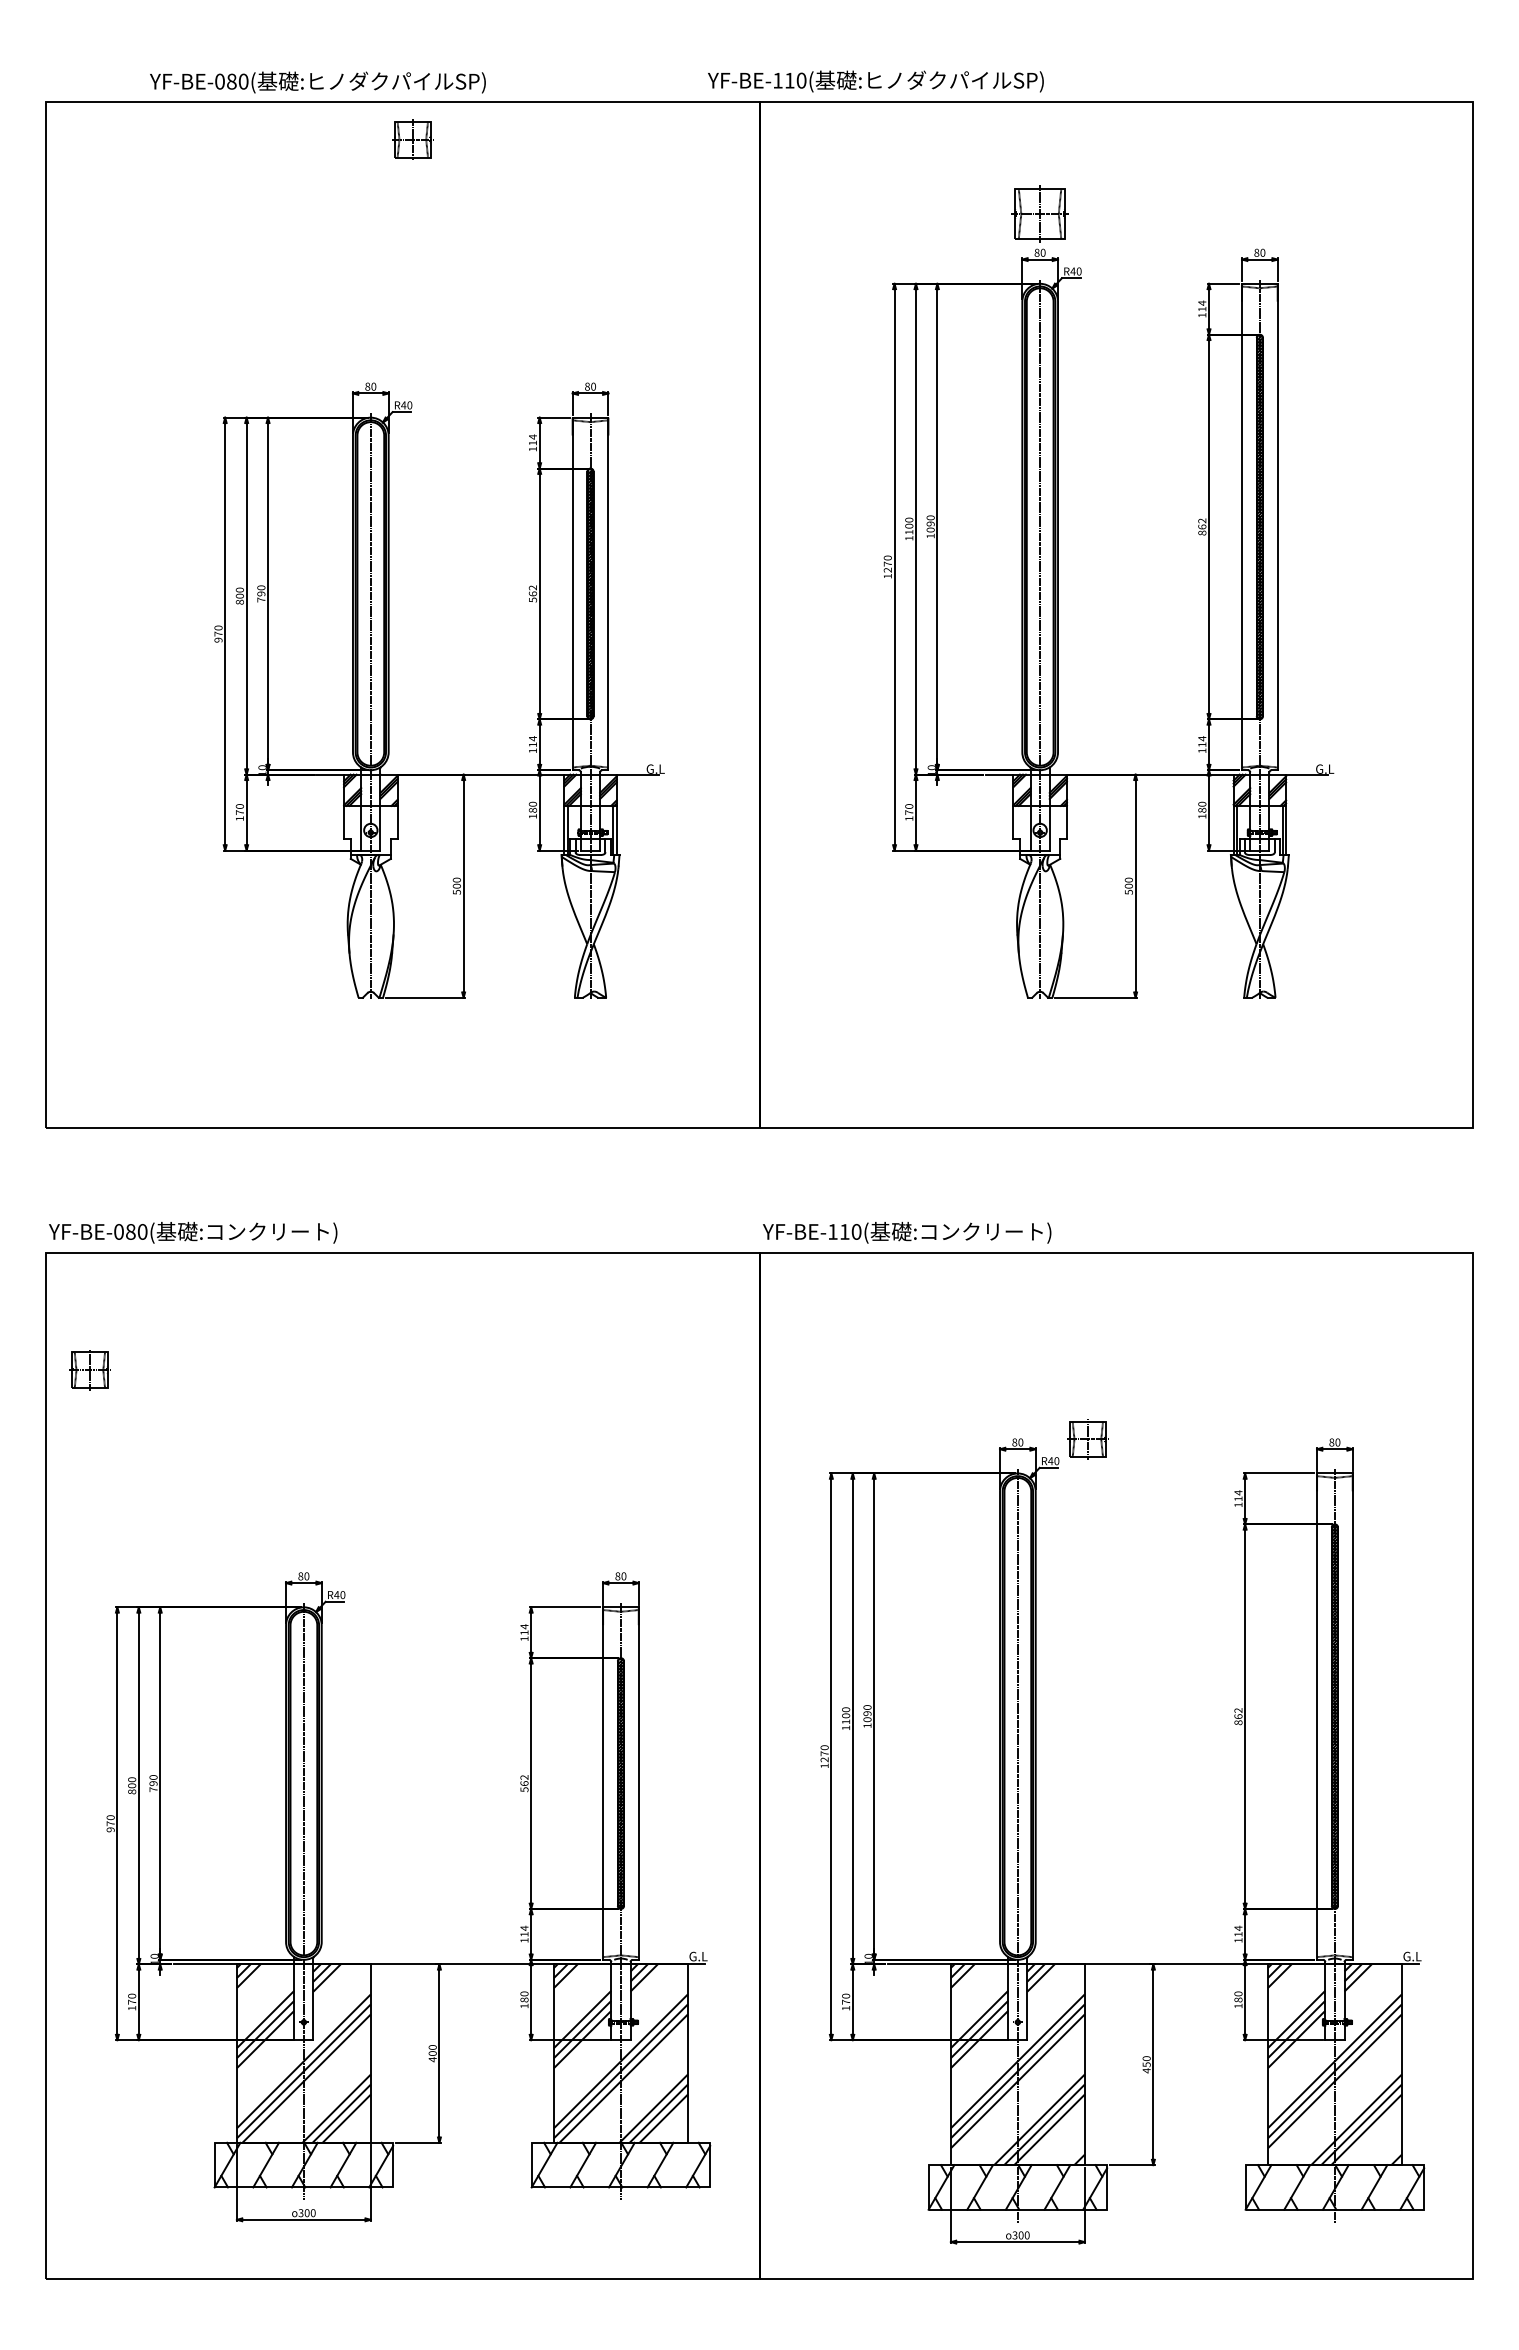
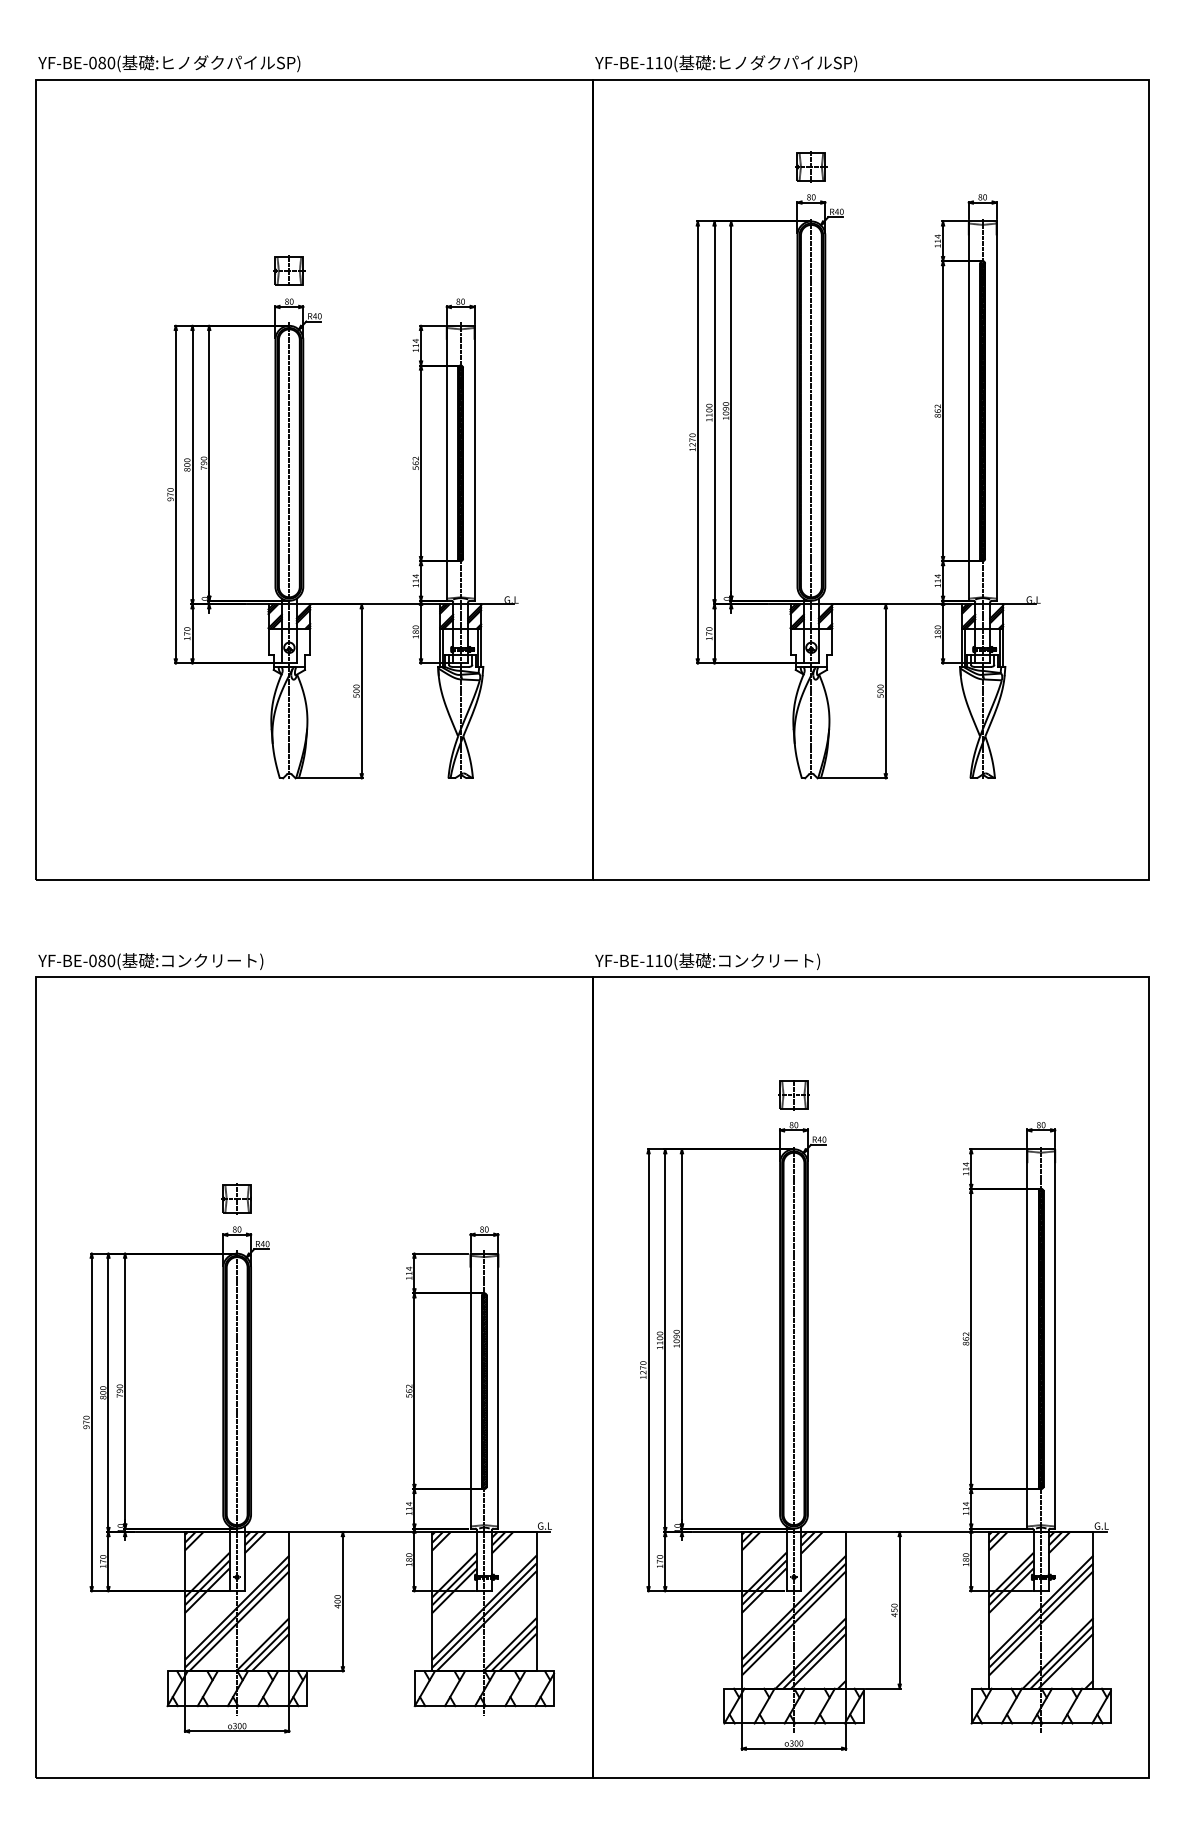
text: (875, 81) -> (725, 63), moved
text: (317, 82) -> (169, 63), moved
part: (412, 139) -> (289, 271), moved
part: (1040, 213) -> (811, 166), size x0.71
part: (89, 1370) -> (236, 1199), moved
part: (1087, 1439) -> (793, 1094), moved

